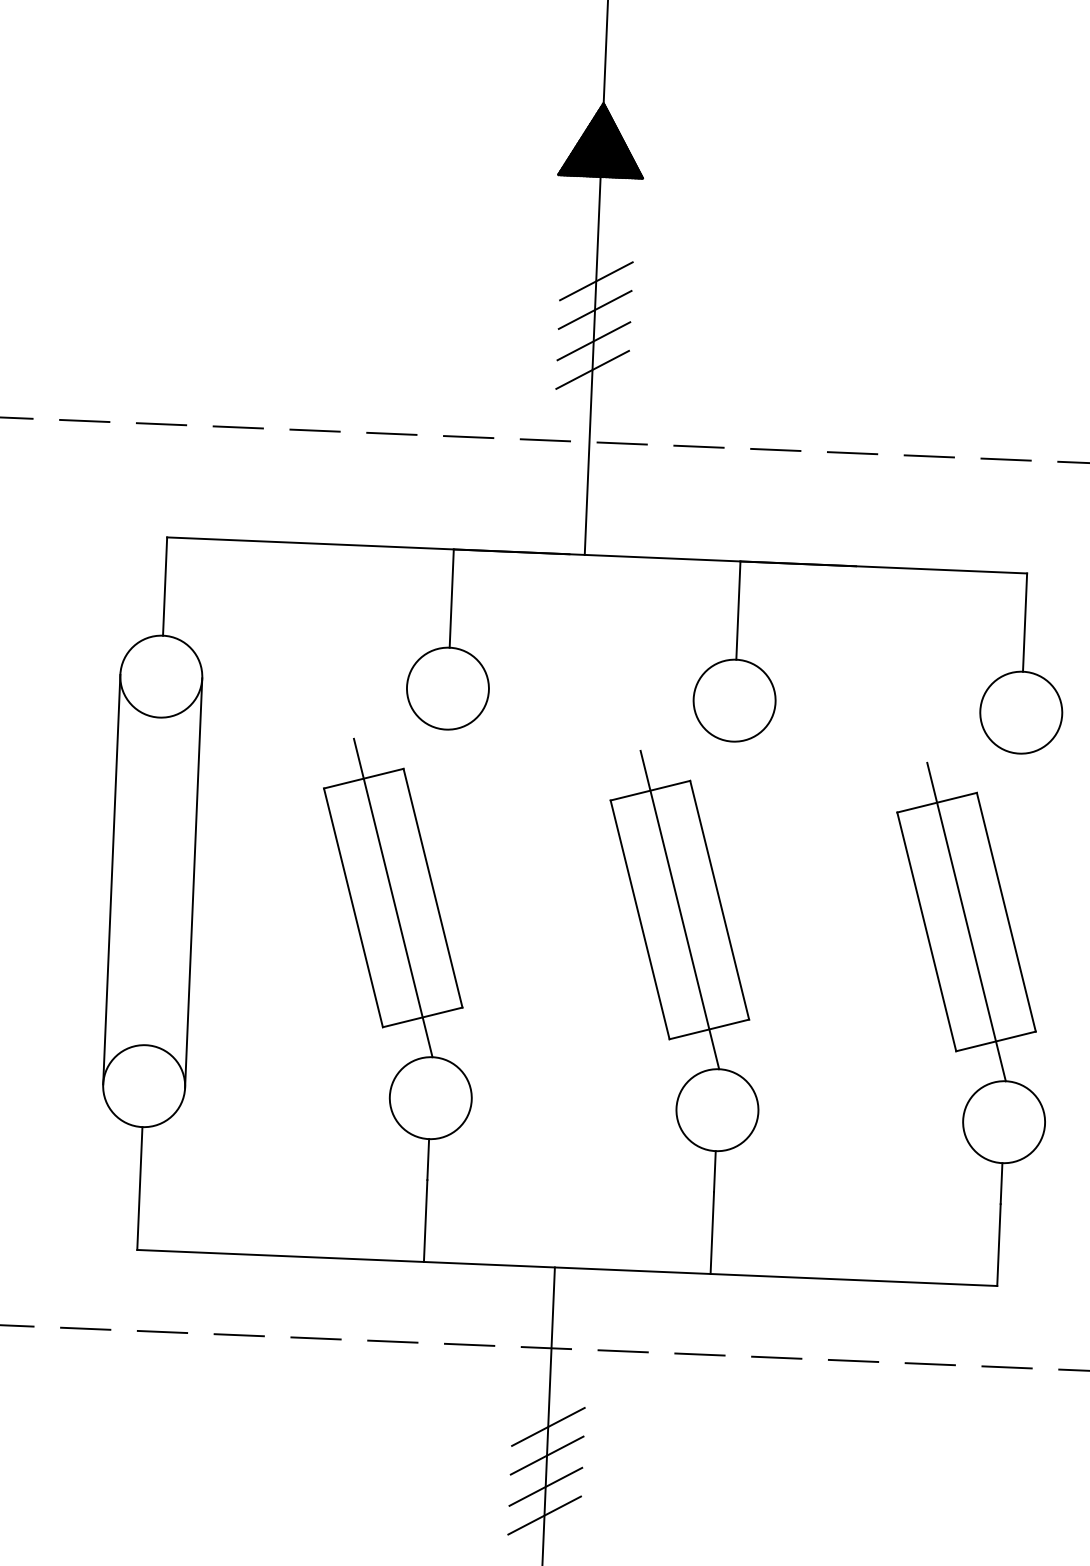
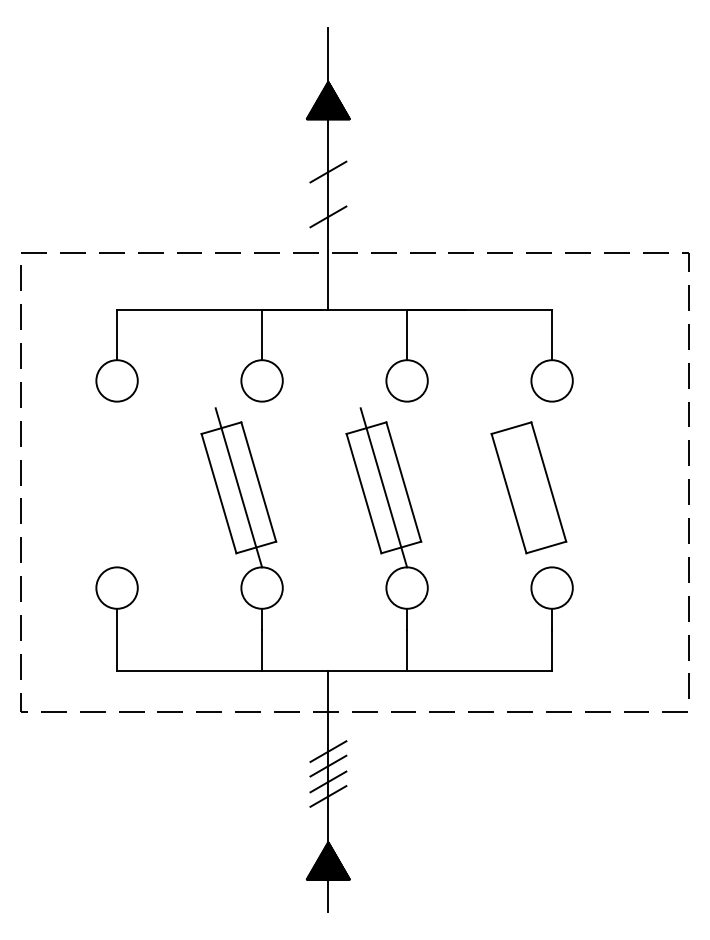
line: (595, 309) -> (328, 186), removed
line: (594, 341) -> (328, 202), removed
line: (112, 879) -> (96, 484), removed
line: (193, 883) -> (137, 484), removed
line: (965, 921) -> (528, 487), removed

